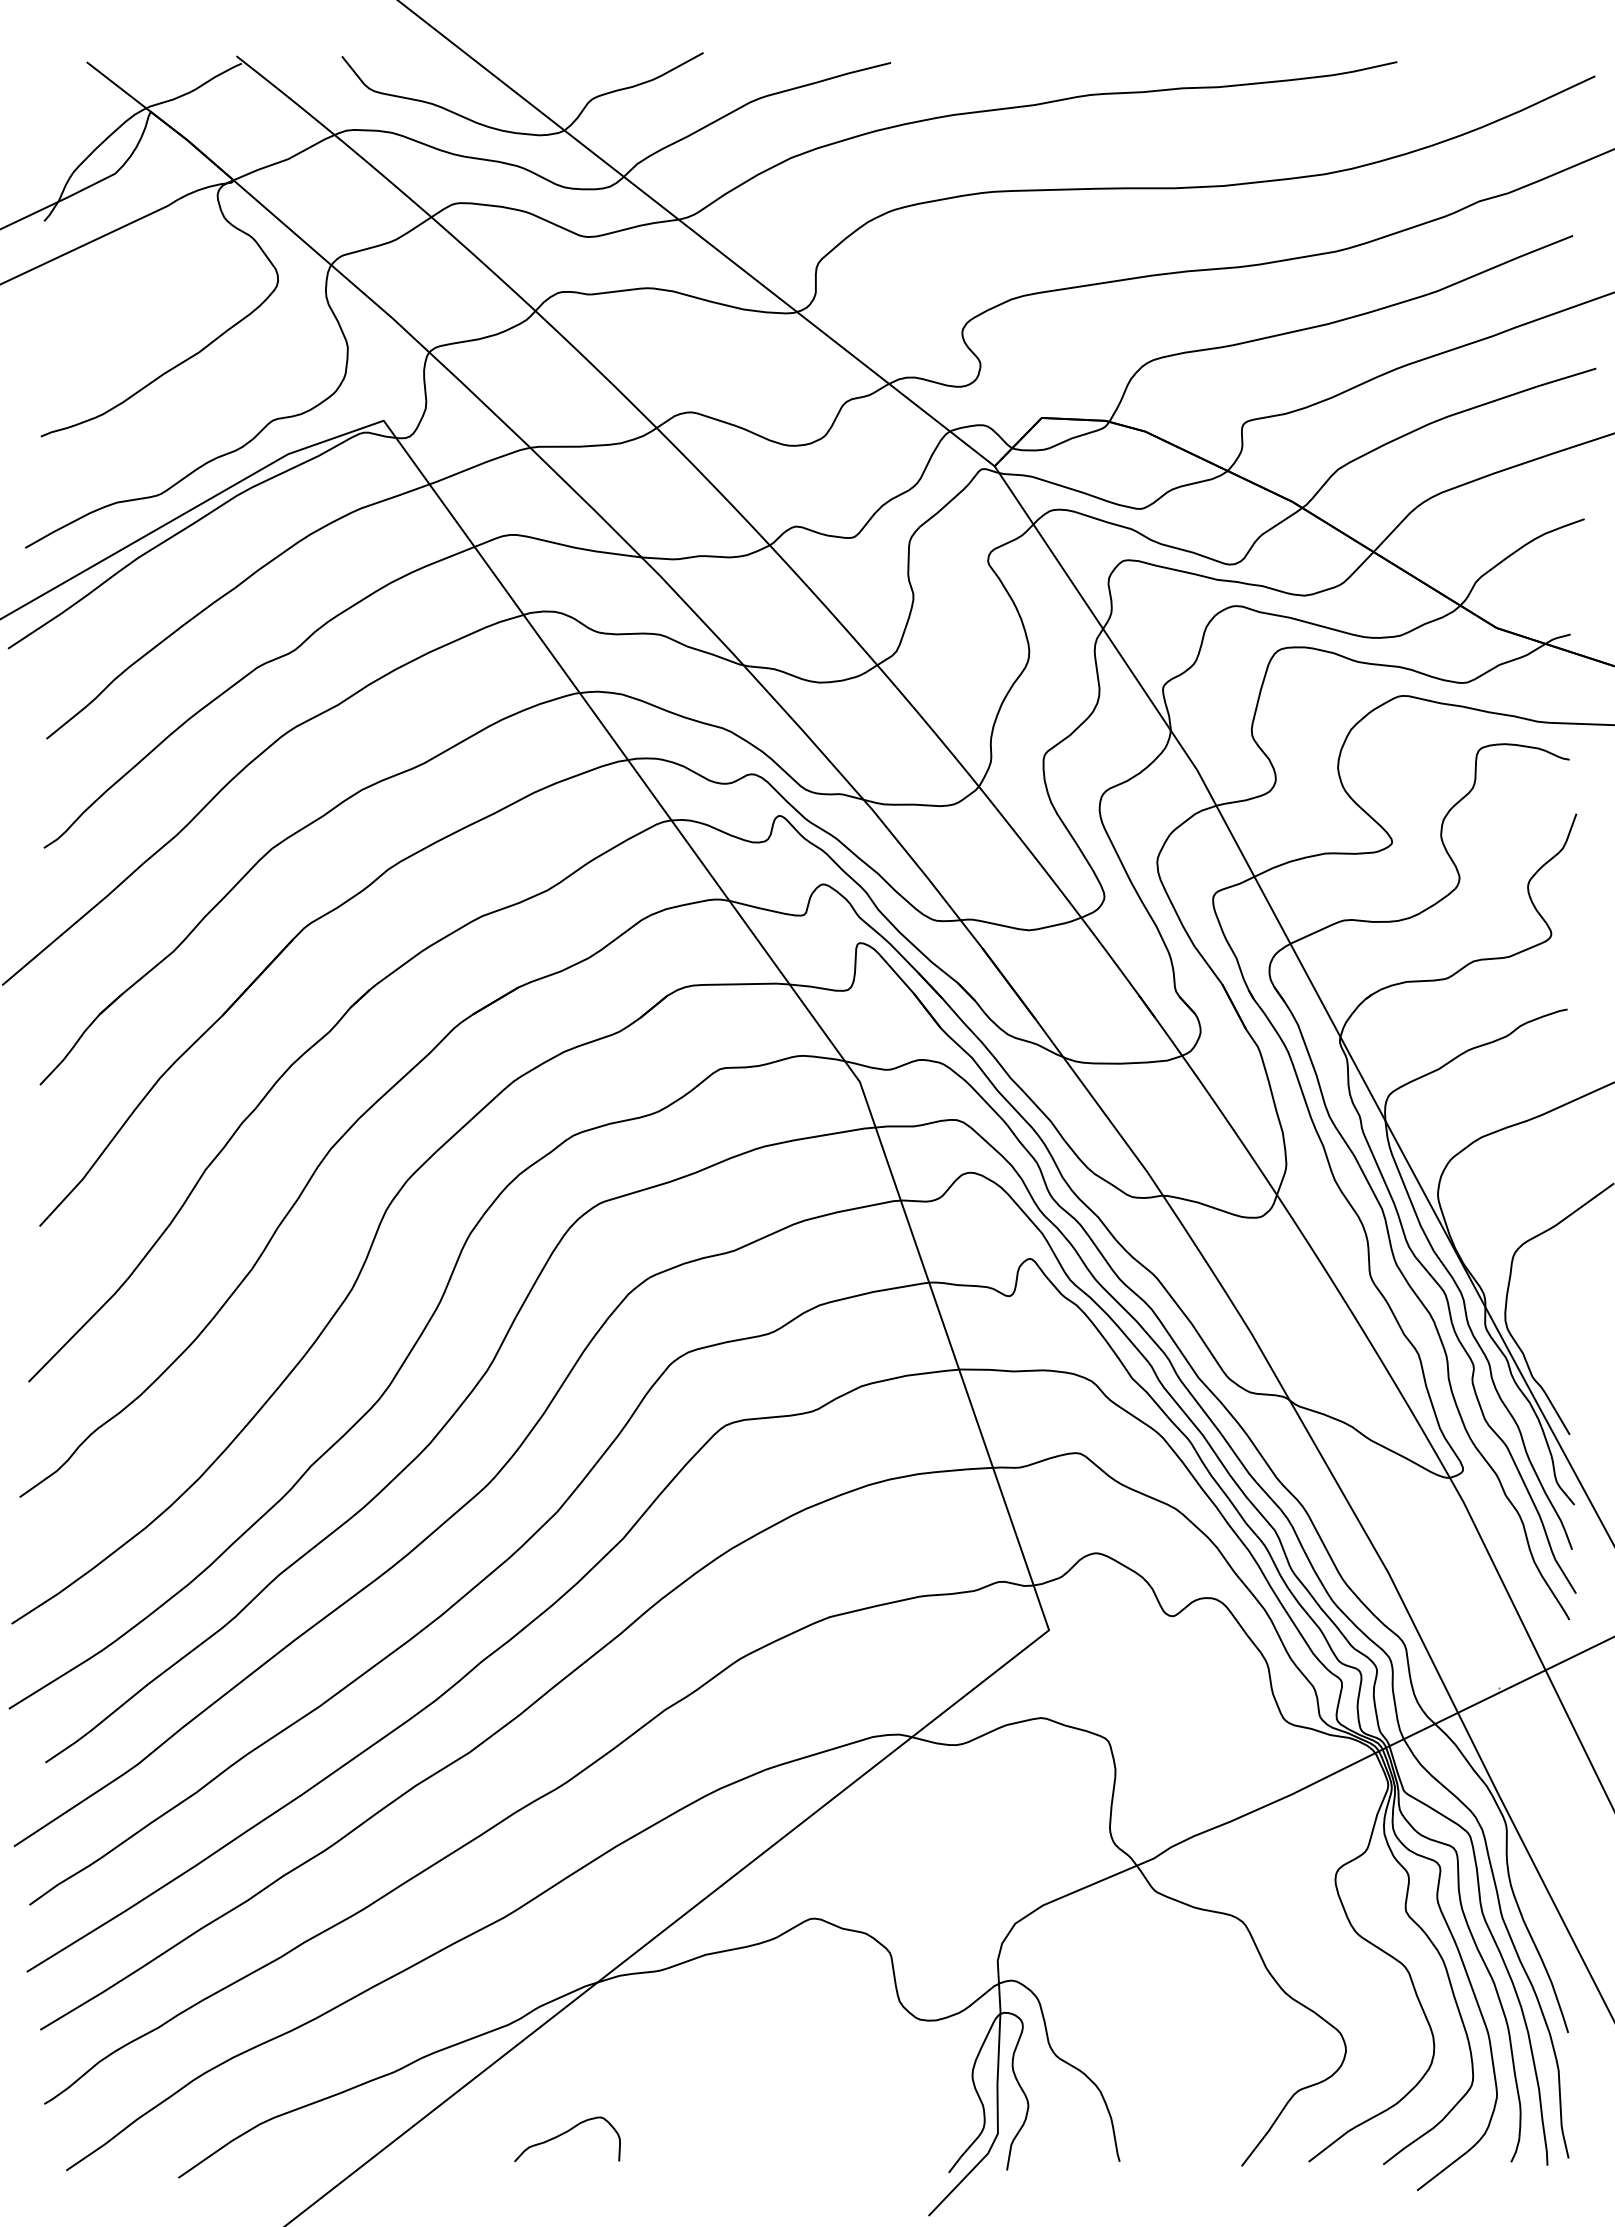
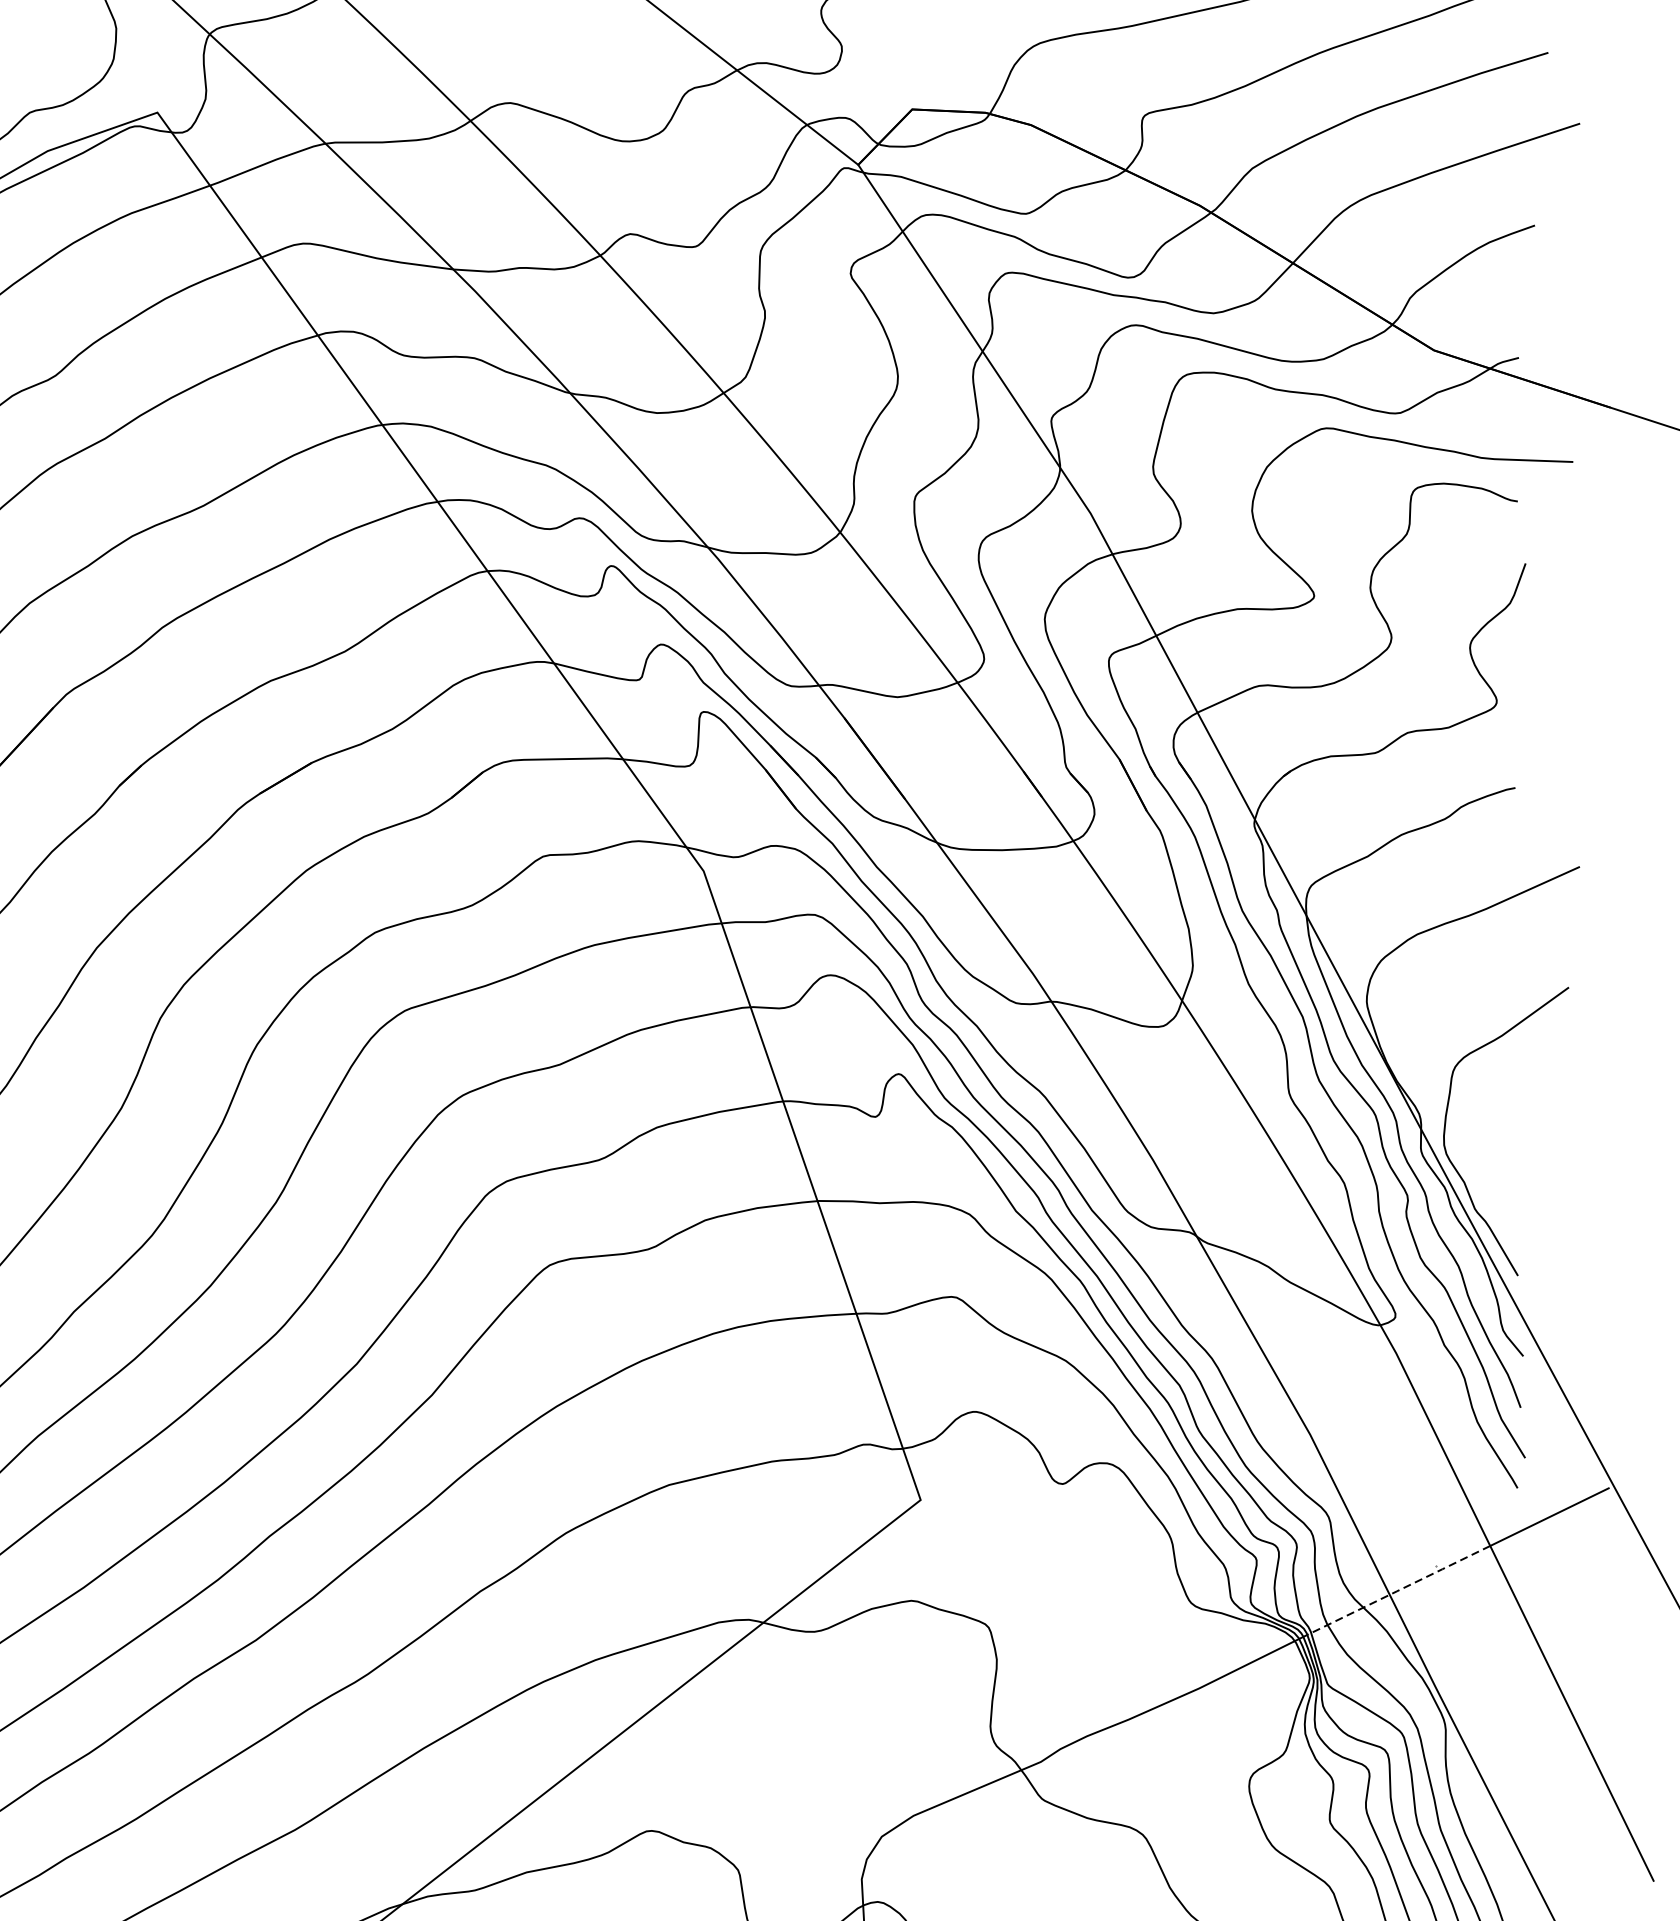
line: (1466, 1708) -> (1399, 1589), solid -> dashed

